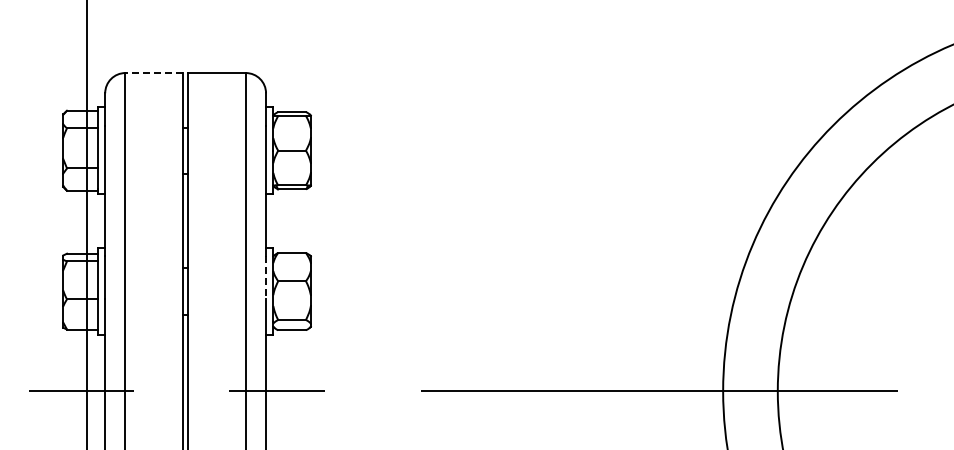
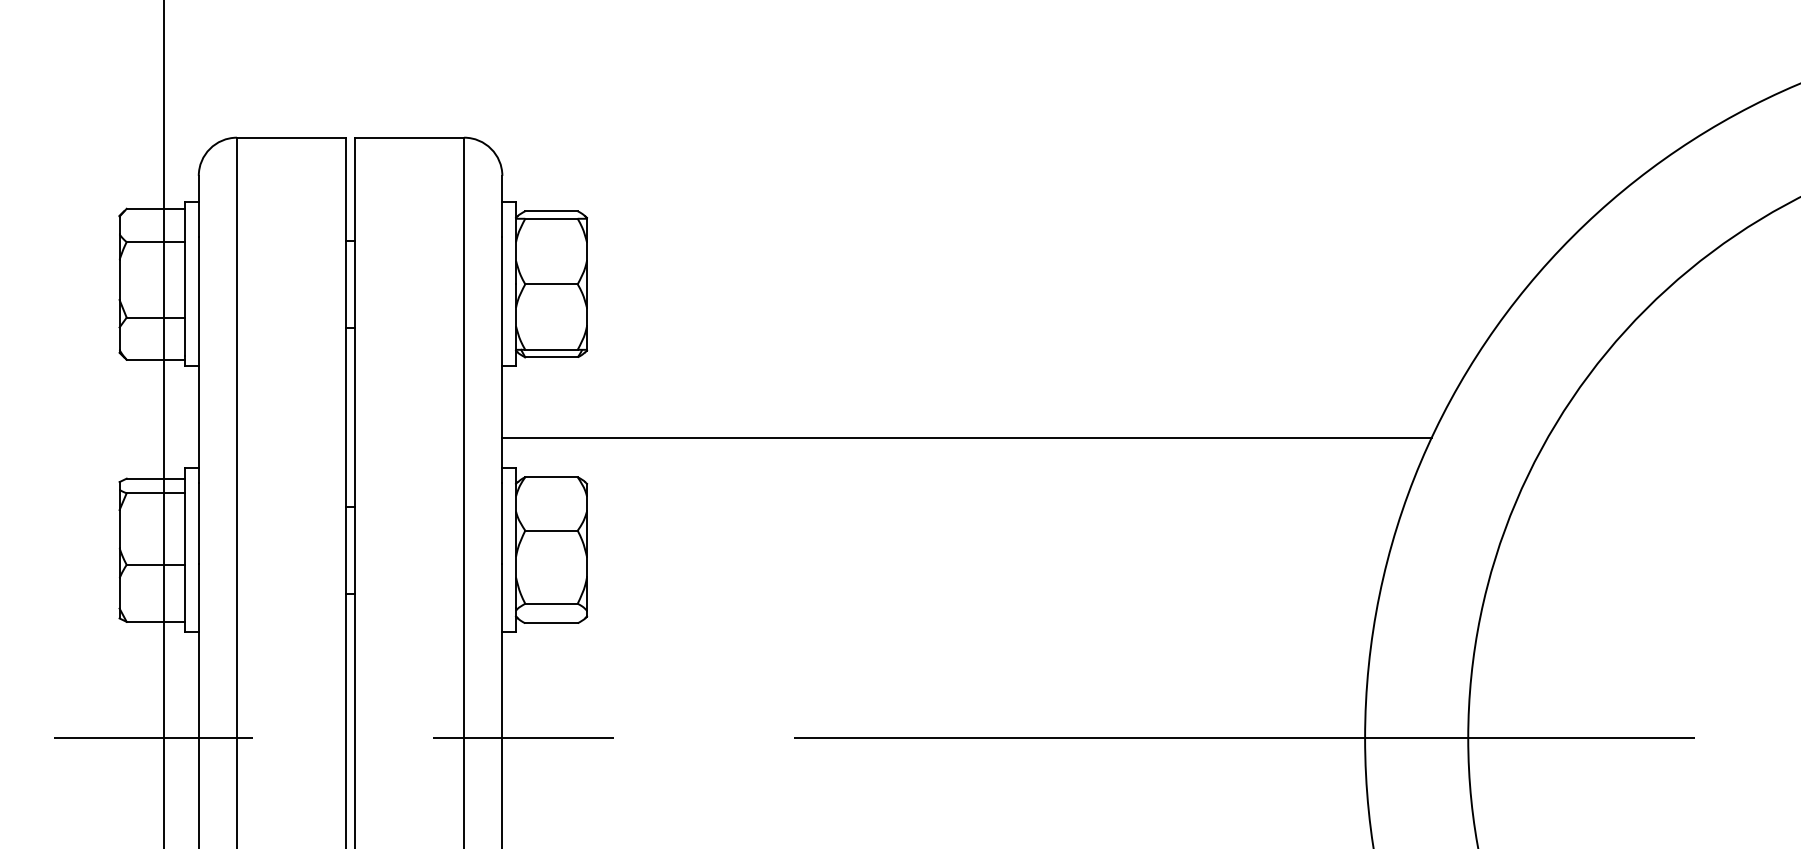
line: (154, 73) -> (291, 138), dashed -> solid
line: (512, 232) -> (967, 438), added
line: (266, 278) -> (503, 525), dashed -> solid

